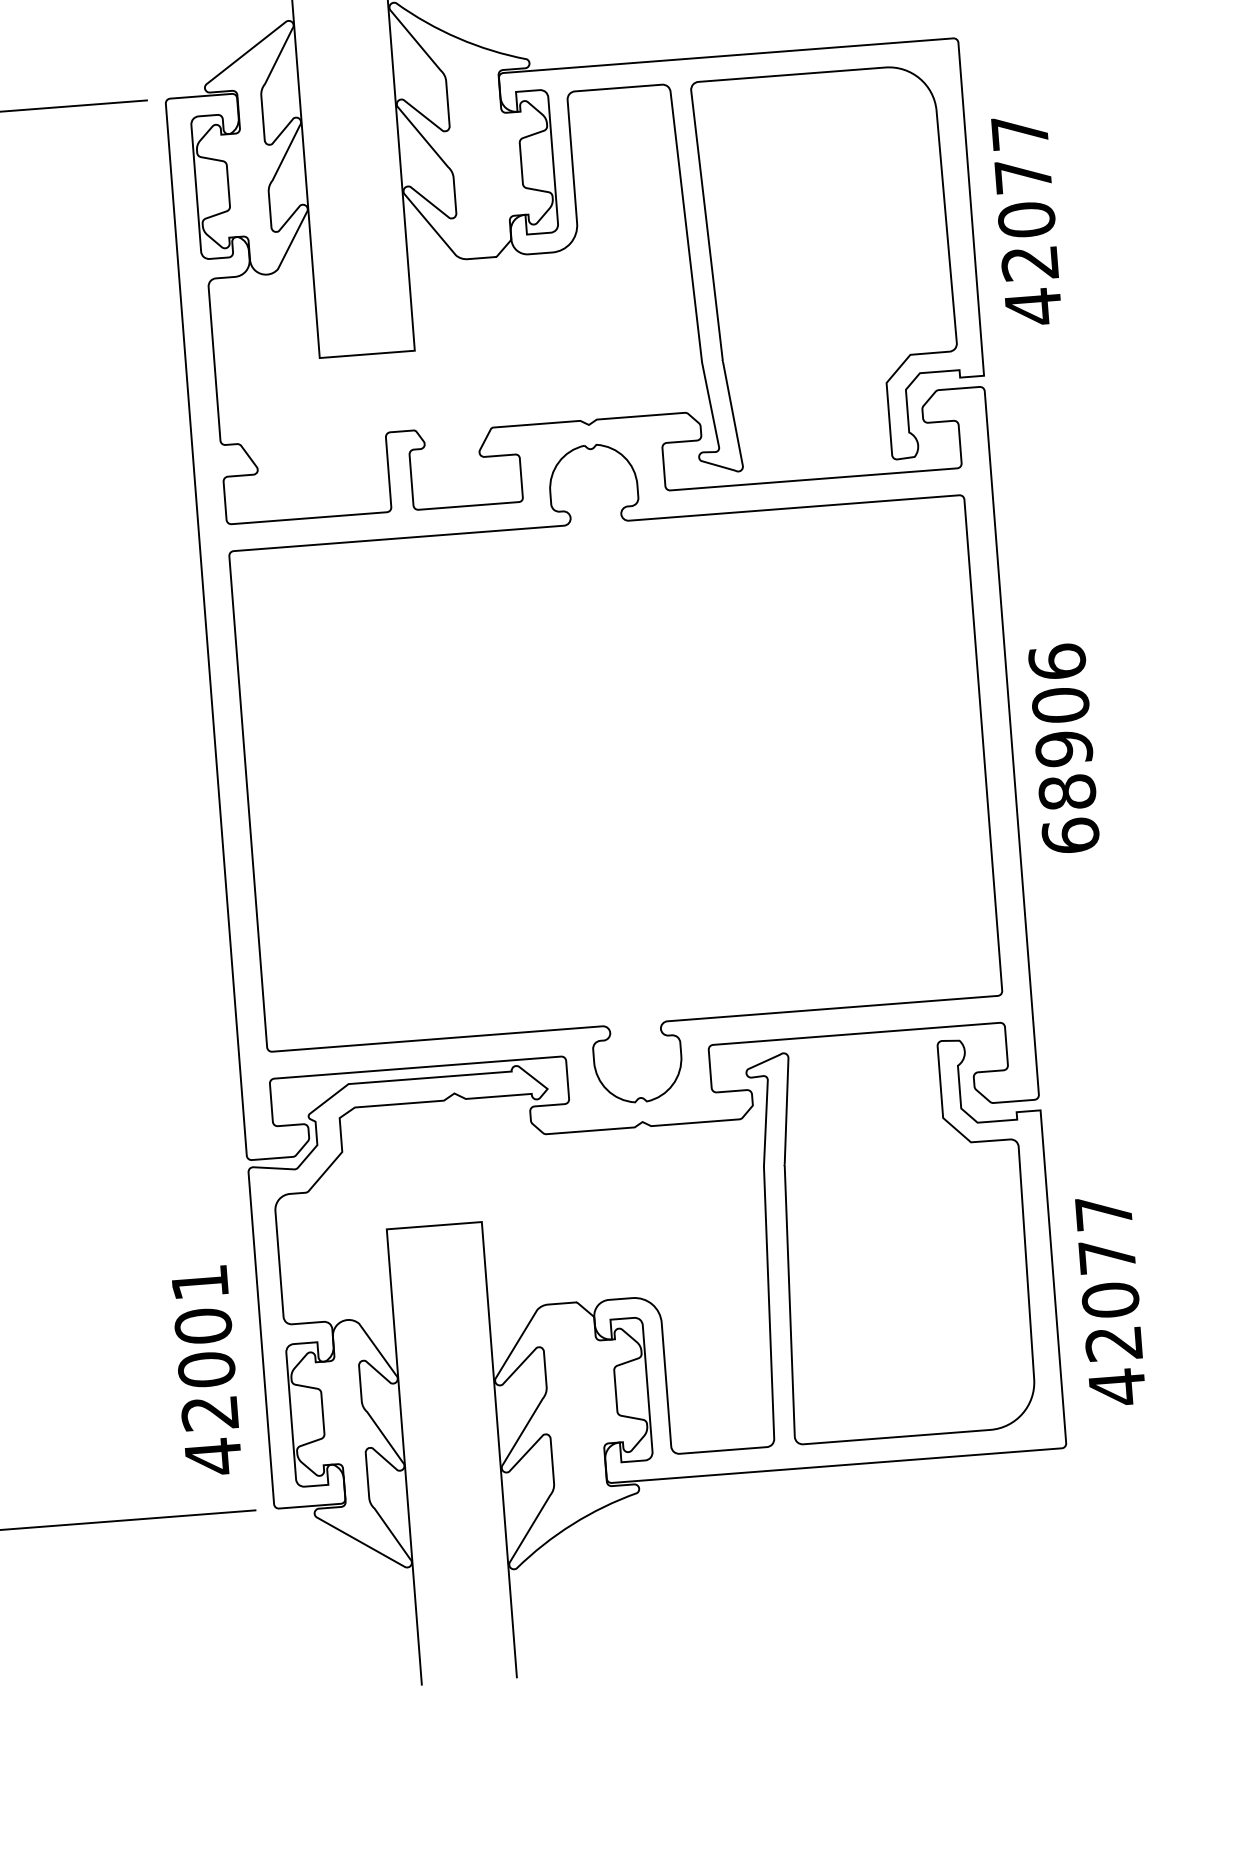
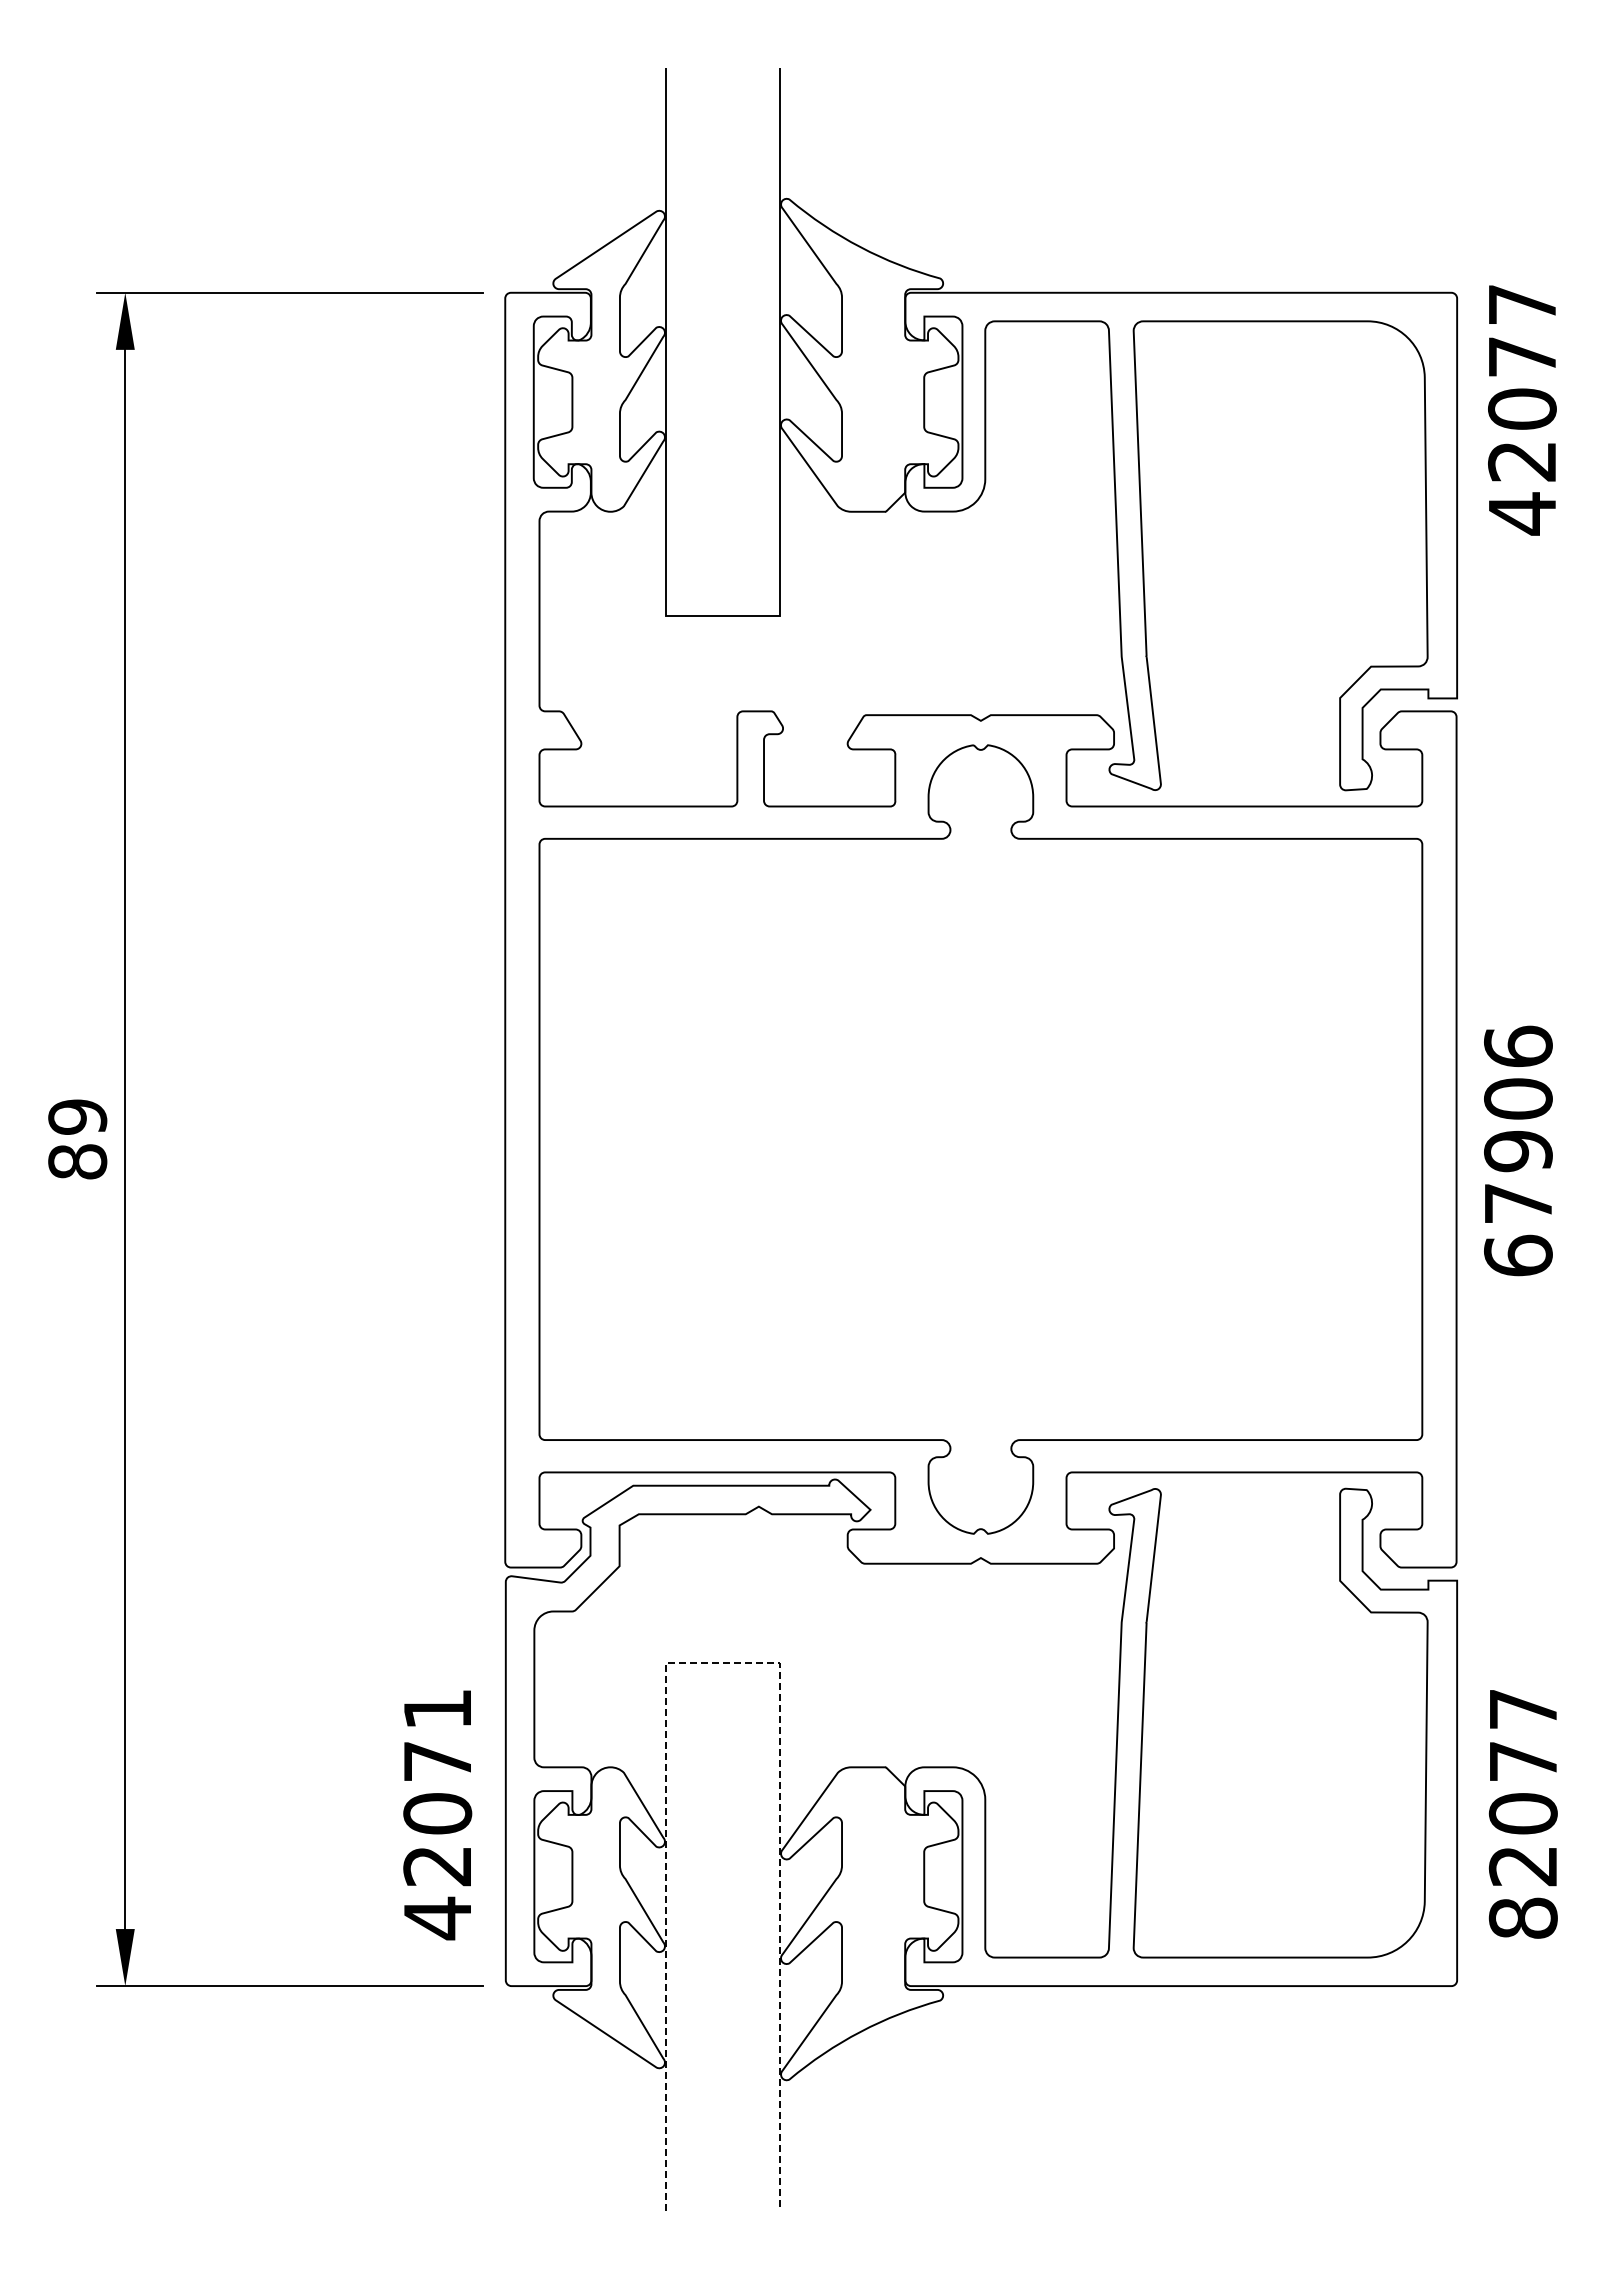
text: (1026, 220) -> (1522, 410), moved
text: (1067, 792) -> (1518, 1203), 68906 -> 67906
line: (434, 1225) -> (723, 1662), solid -> dashed
text: (203, 1326) -> (437, 1761), 42001 -> 42071
text: (1116, 1387) -> (1522, 1918), 42077 -> 82077

